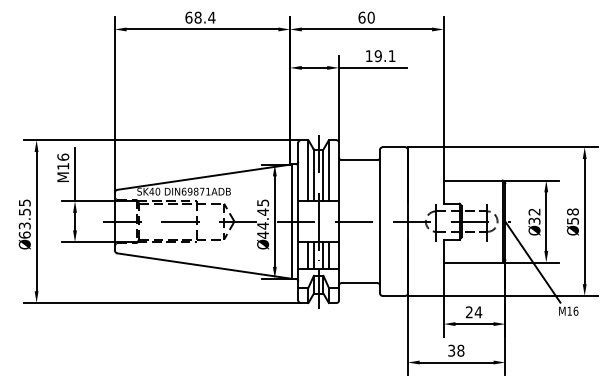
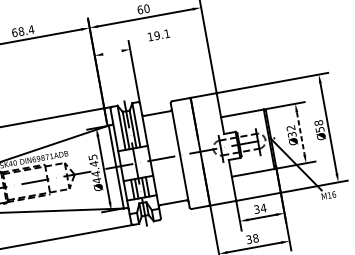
line: (314, 67) -> (112, 52), removed
line: (372, 67) -> (154, 44), removed
line: (546, 222) -> (301, 134), solid -> dashed
text: (469, 312) -> (257, 209), 24 -> 34

